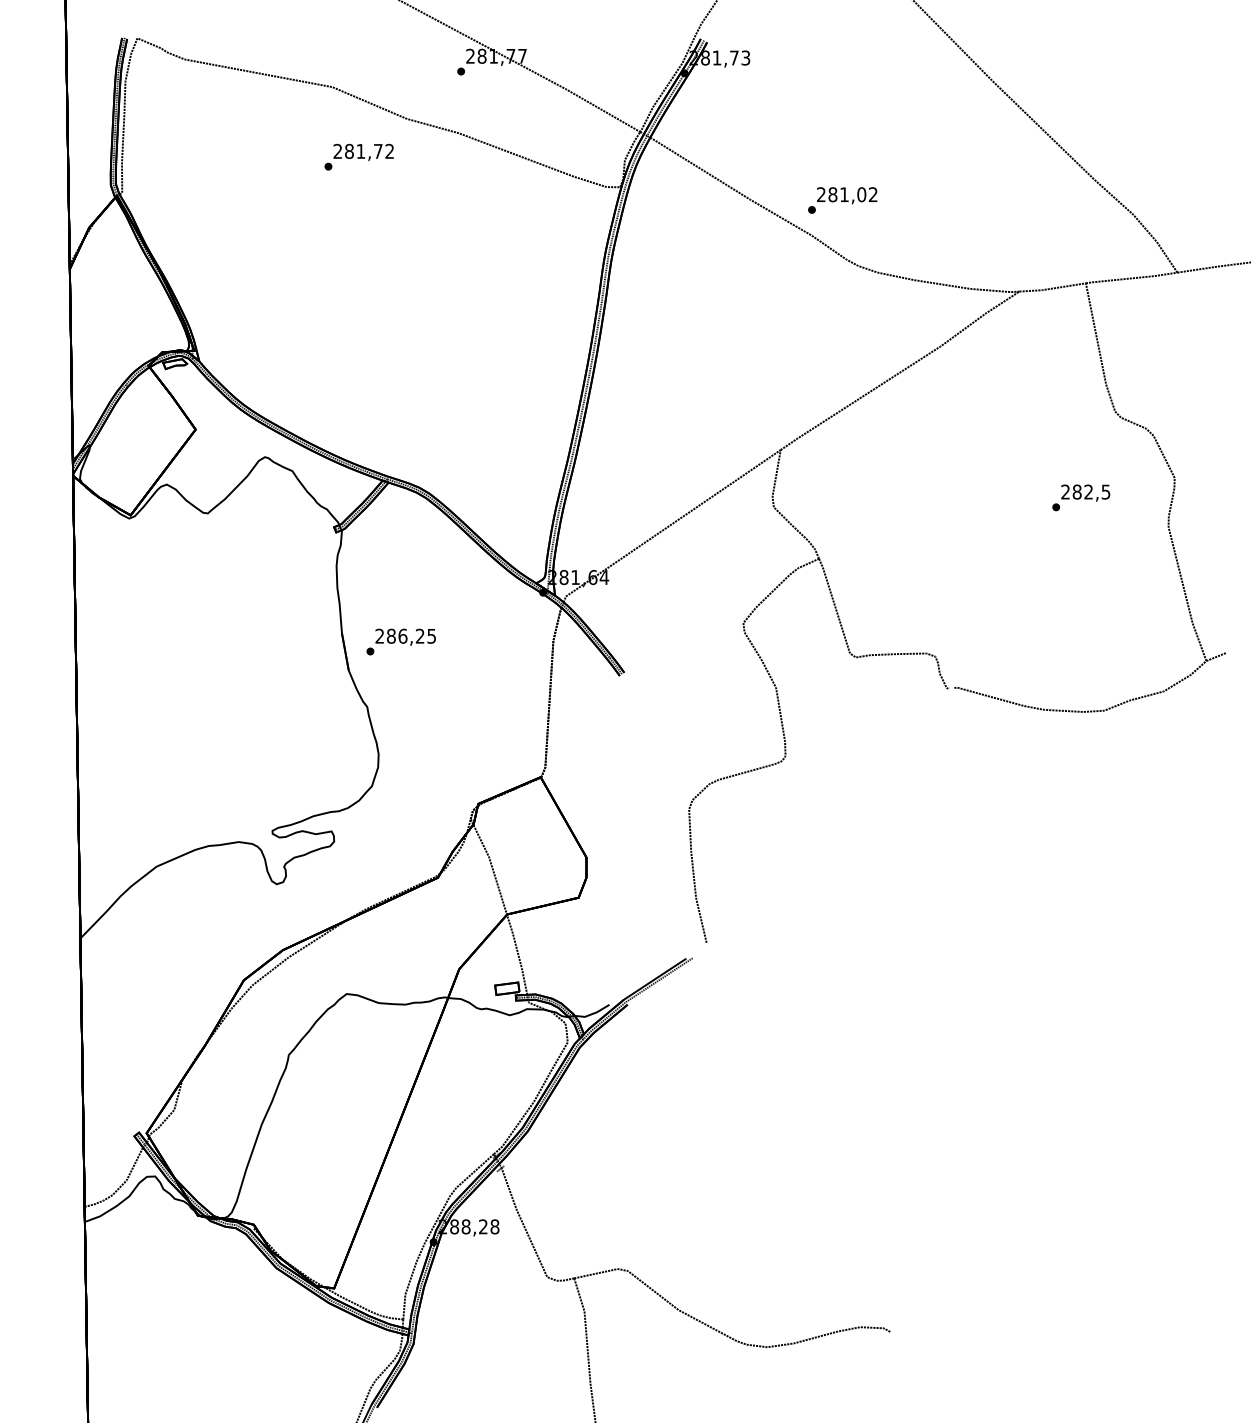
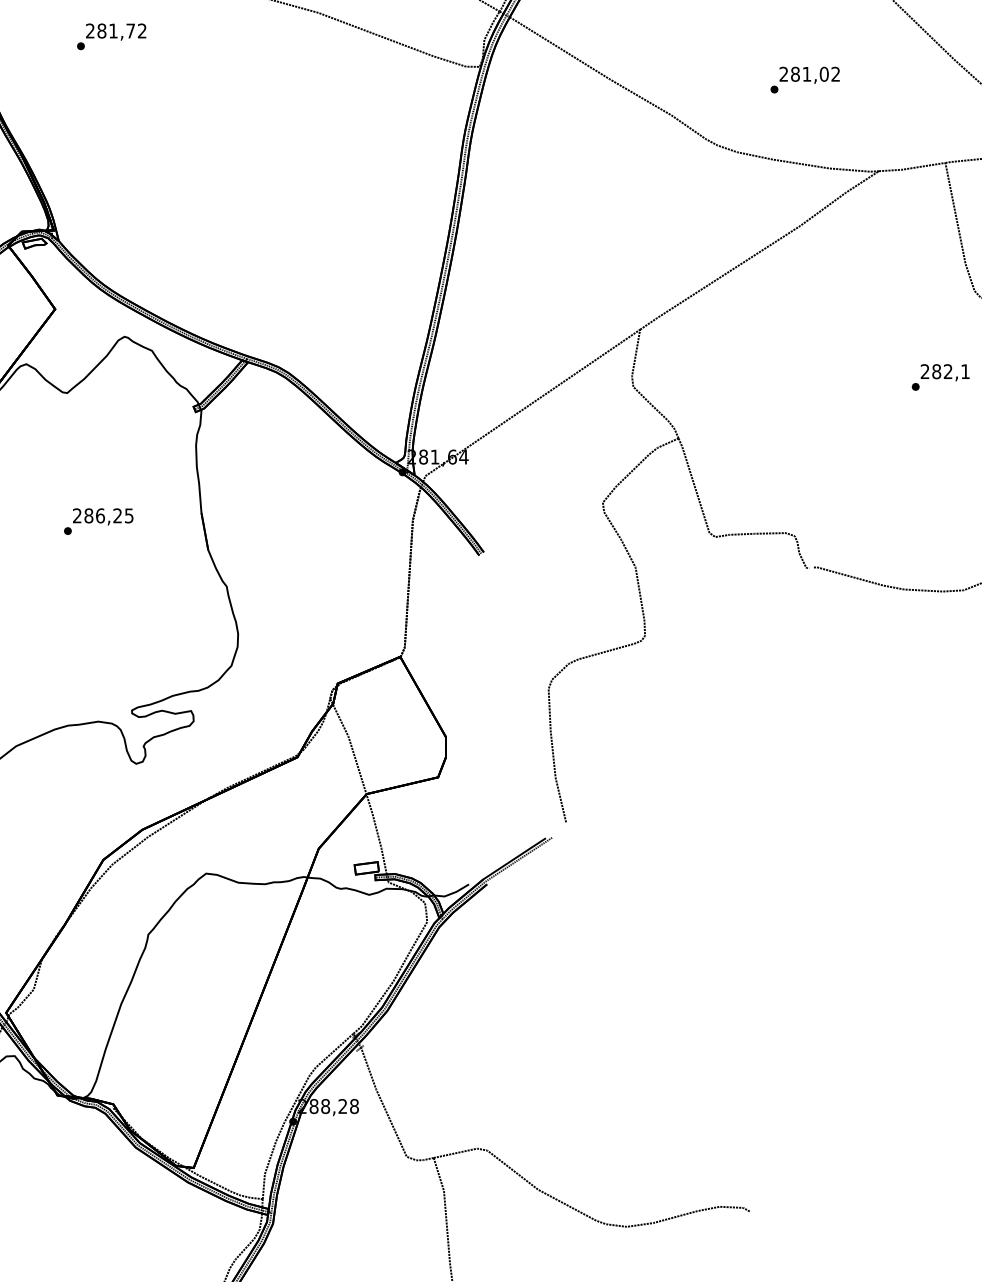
text: (358, 156) -> (111, 36), moved
text: (842, 200) -> (805, 80), moved
text: (1105, 491) -> (965, 371), 282,5 -> 282,1
text: (400, 641) -> (98, 521), moved

